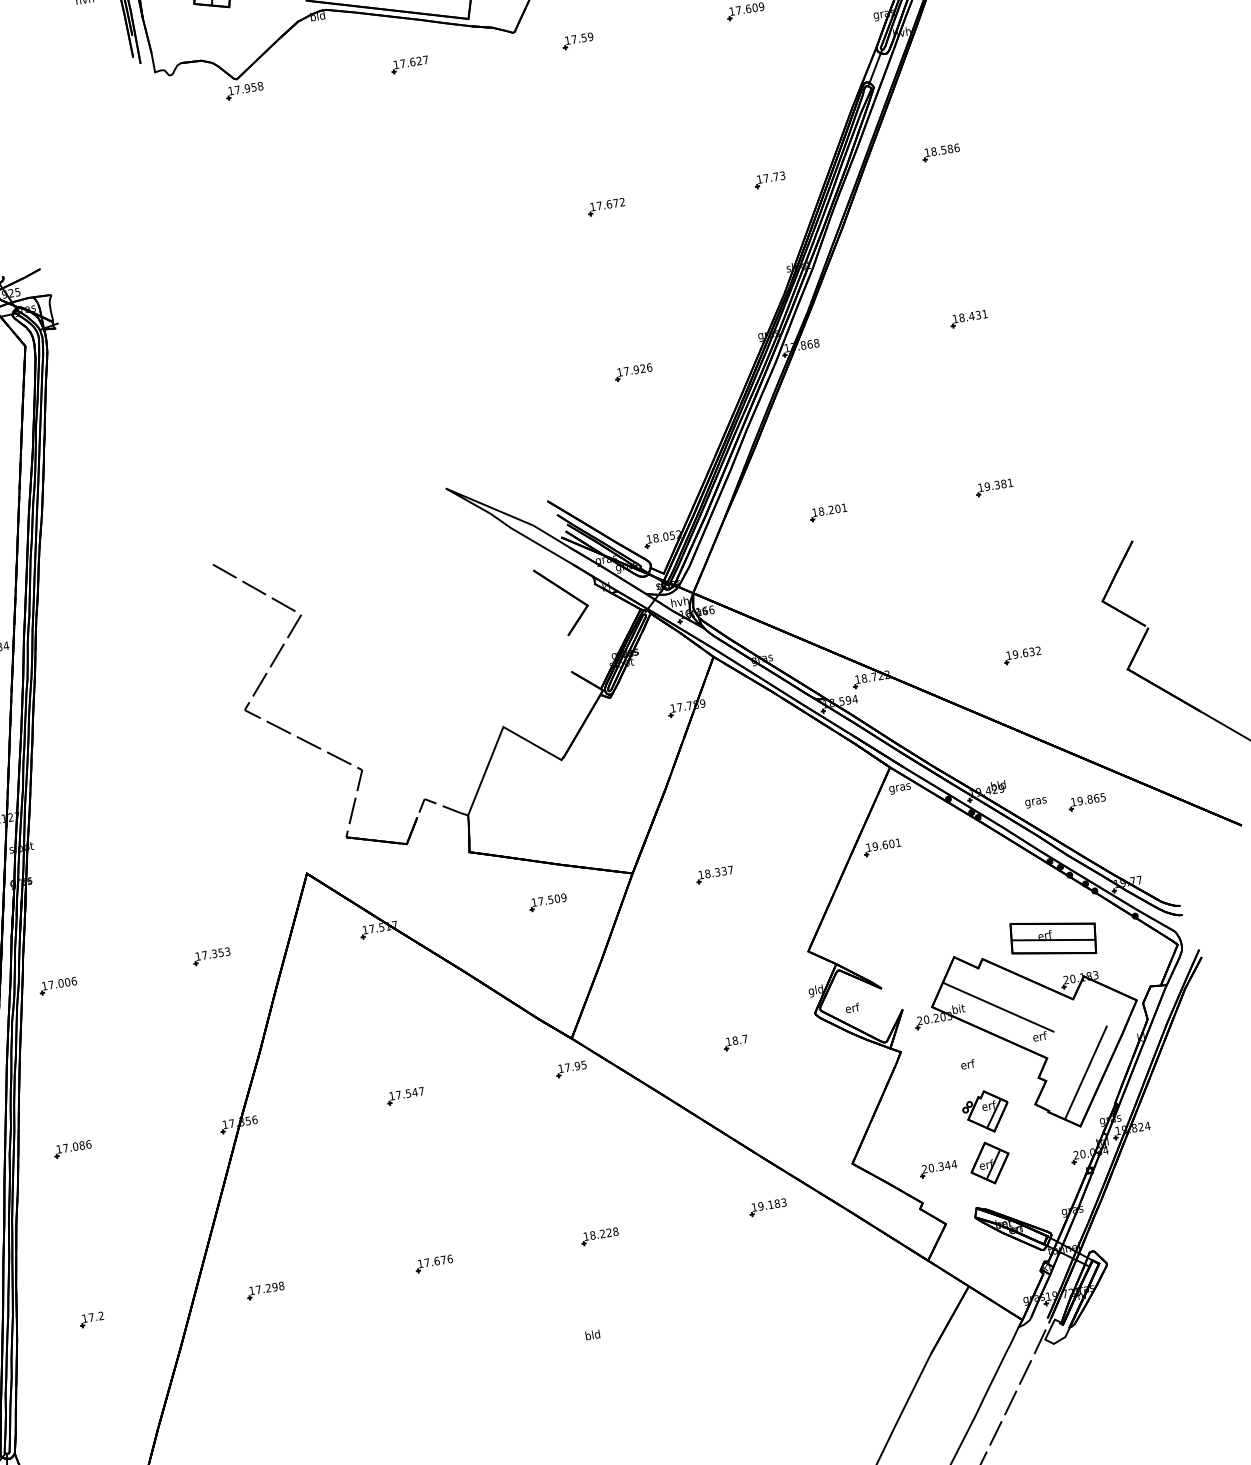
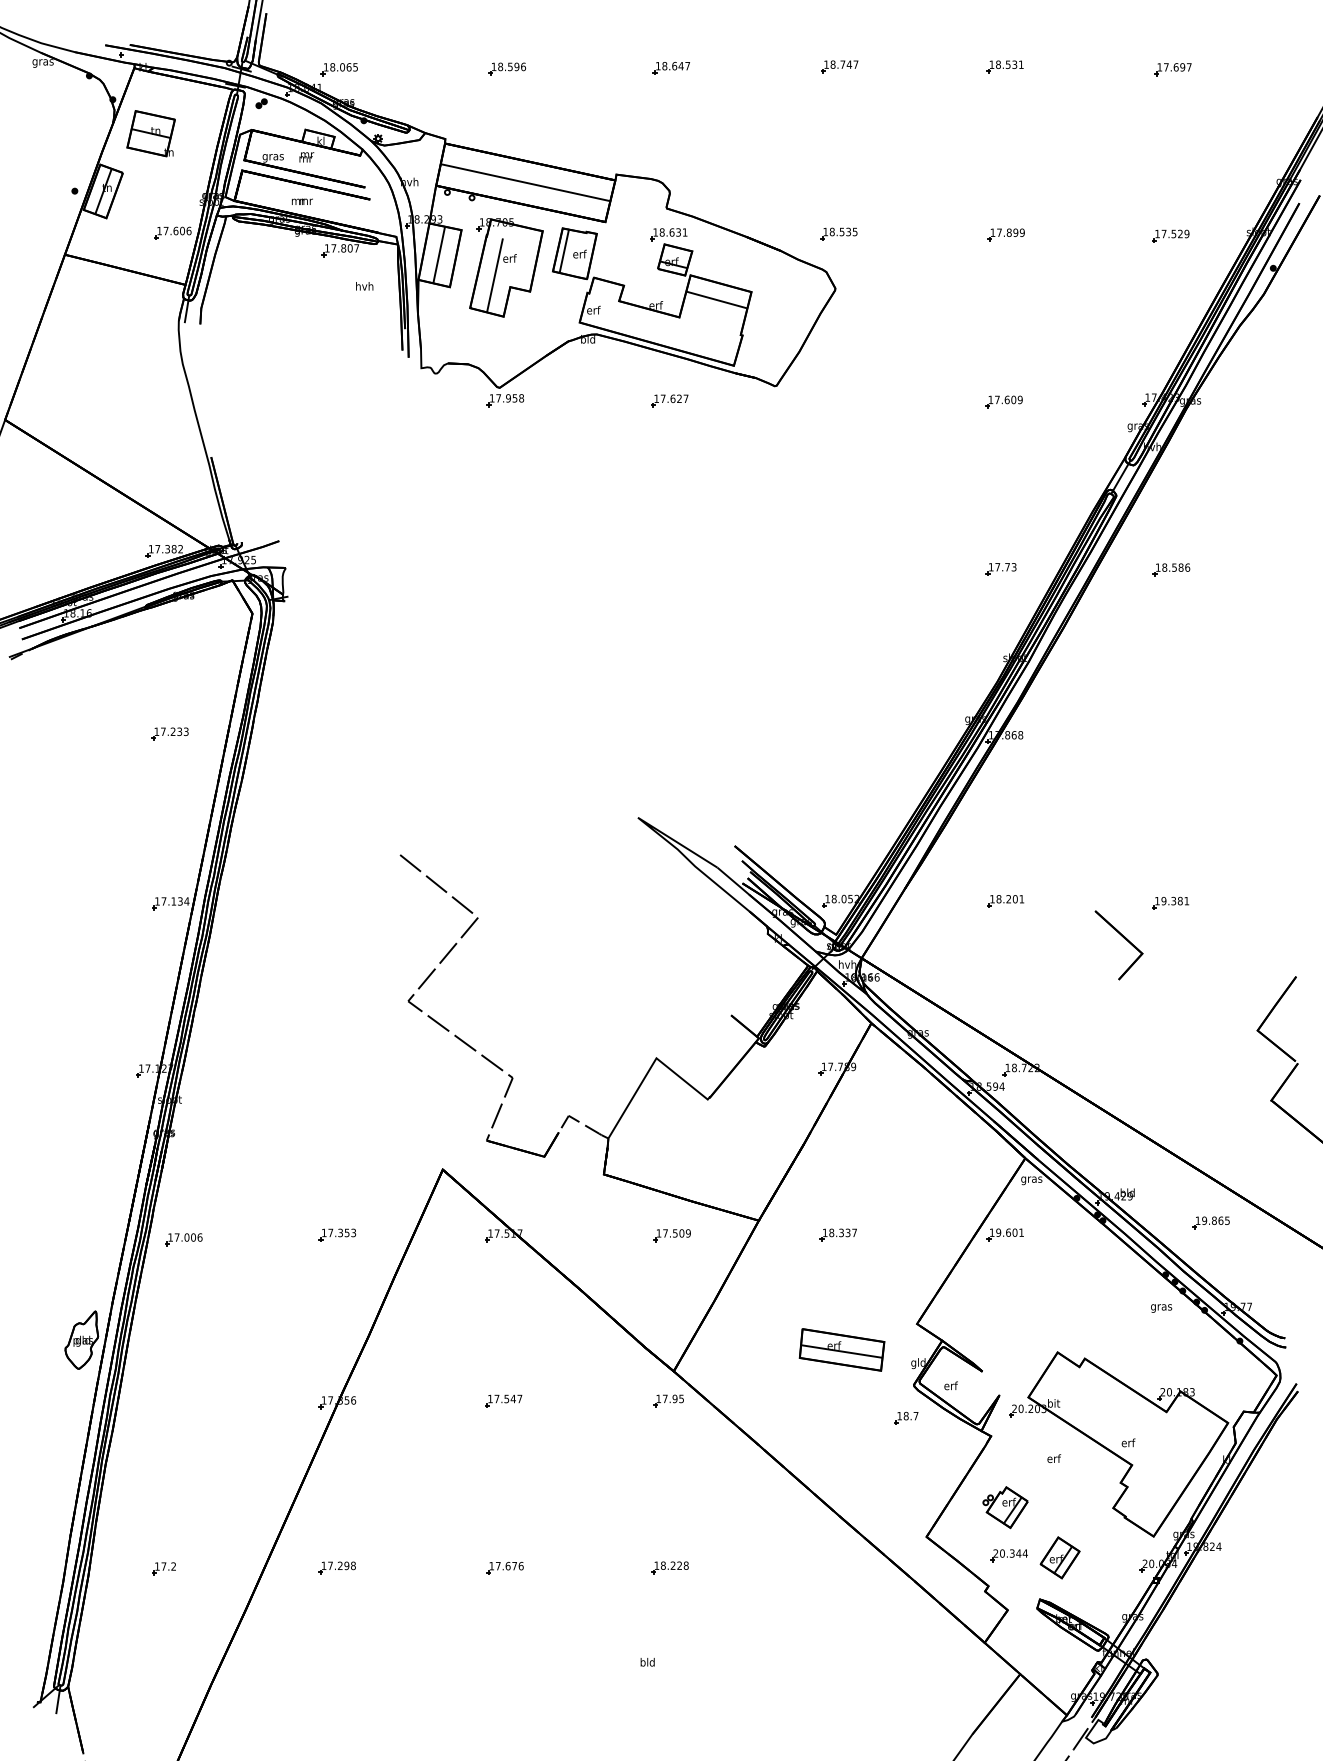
part: (577, 41) -> (836, 404), removed
part: (605, 206) -> (837, 569), removed
part: (968, 319) -> (1171, 735), removed
part: (633, 372) -> (838, 734), removed
part: (566, 593) -> (1123, 938), moved
part: (1021, 655) -> (1170, 1070), removed
text: (1036, 802) -> (1161, 1308), moved
part: (1052, 938) -> (841, 1349), moved
line: (998, 1006) -> (1092, 1407), removed
part: (735, 1042) -> (906, 1417), moved
line: (1085, 1073) -> (1166, 1485), removed
part: (986, 1111) -> (1005, 1507), moved
part: (73, 1149) -> (172, 1400), removed
part: (767, 1206) -> (837, 1565), removed

